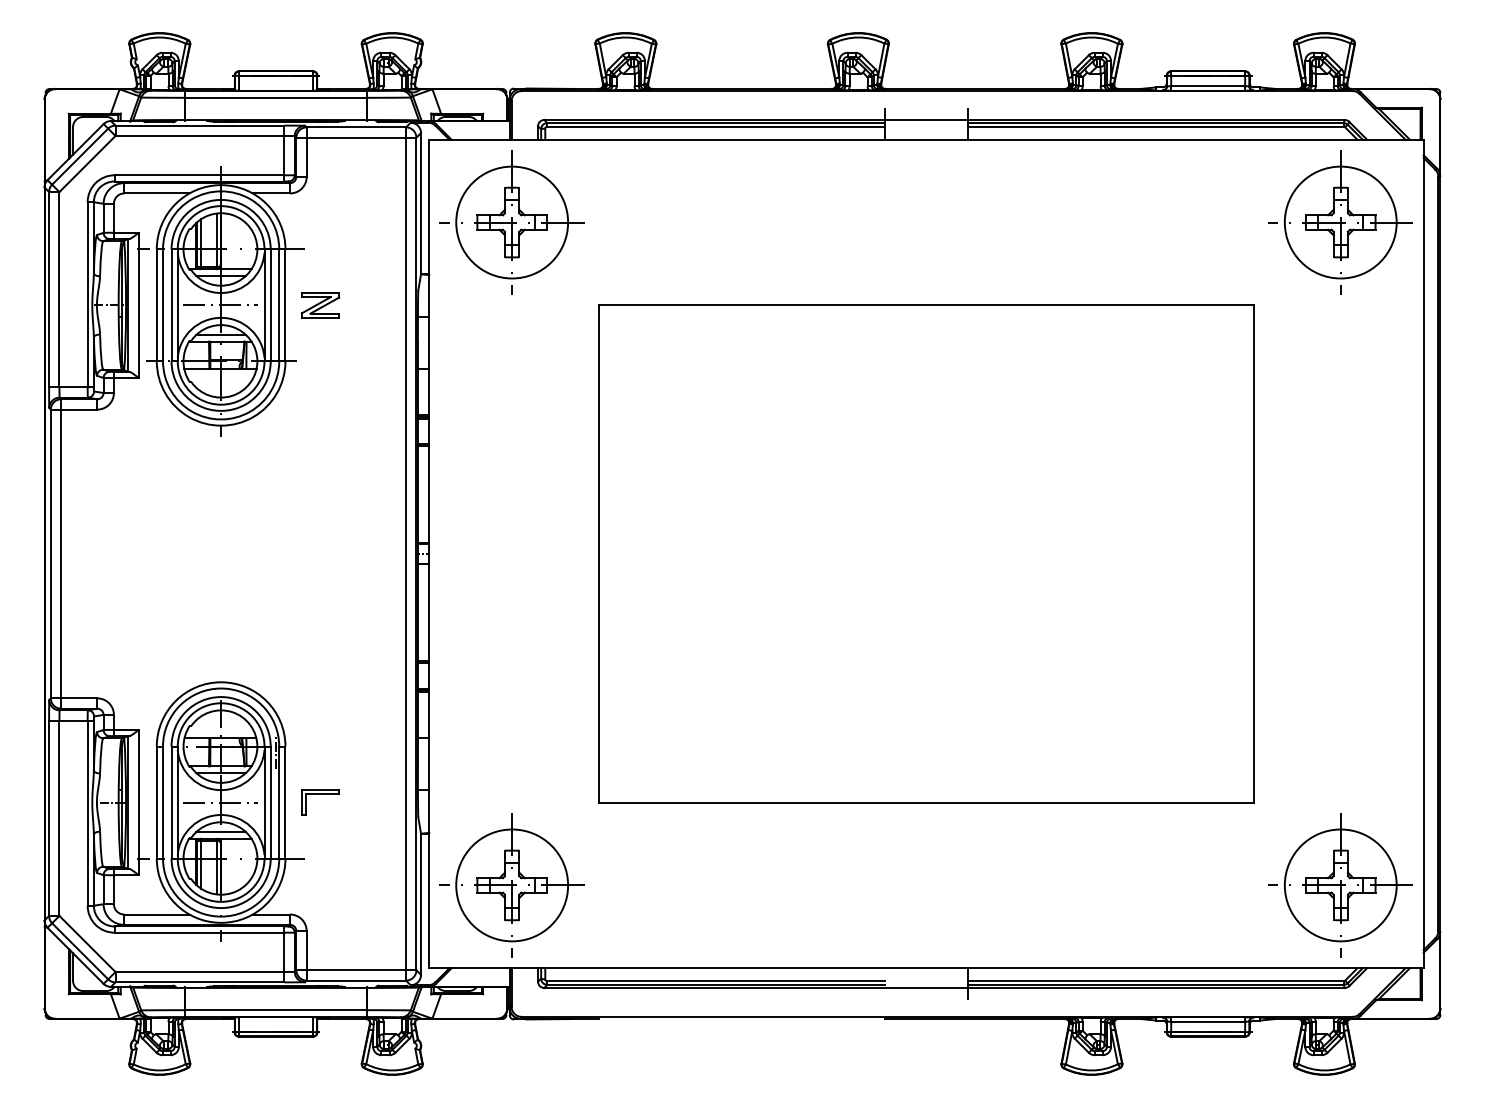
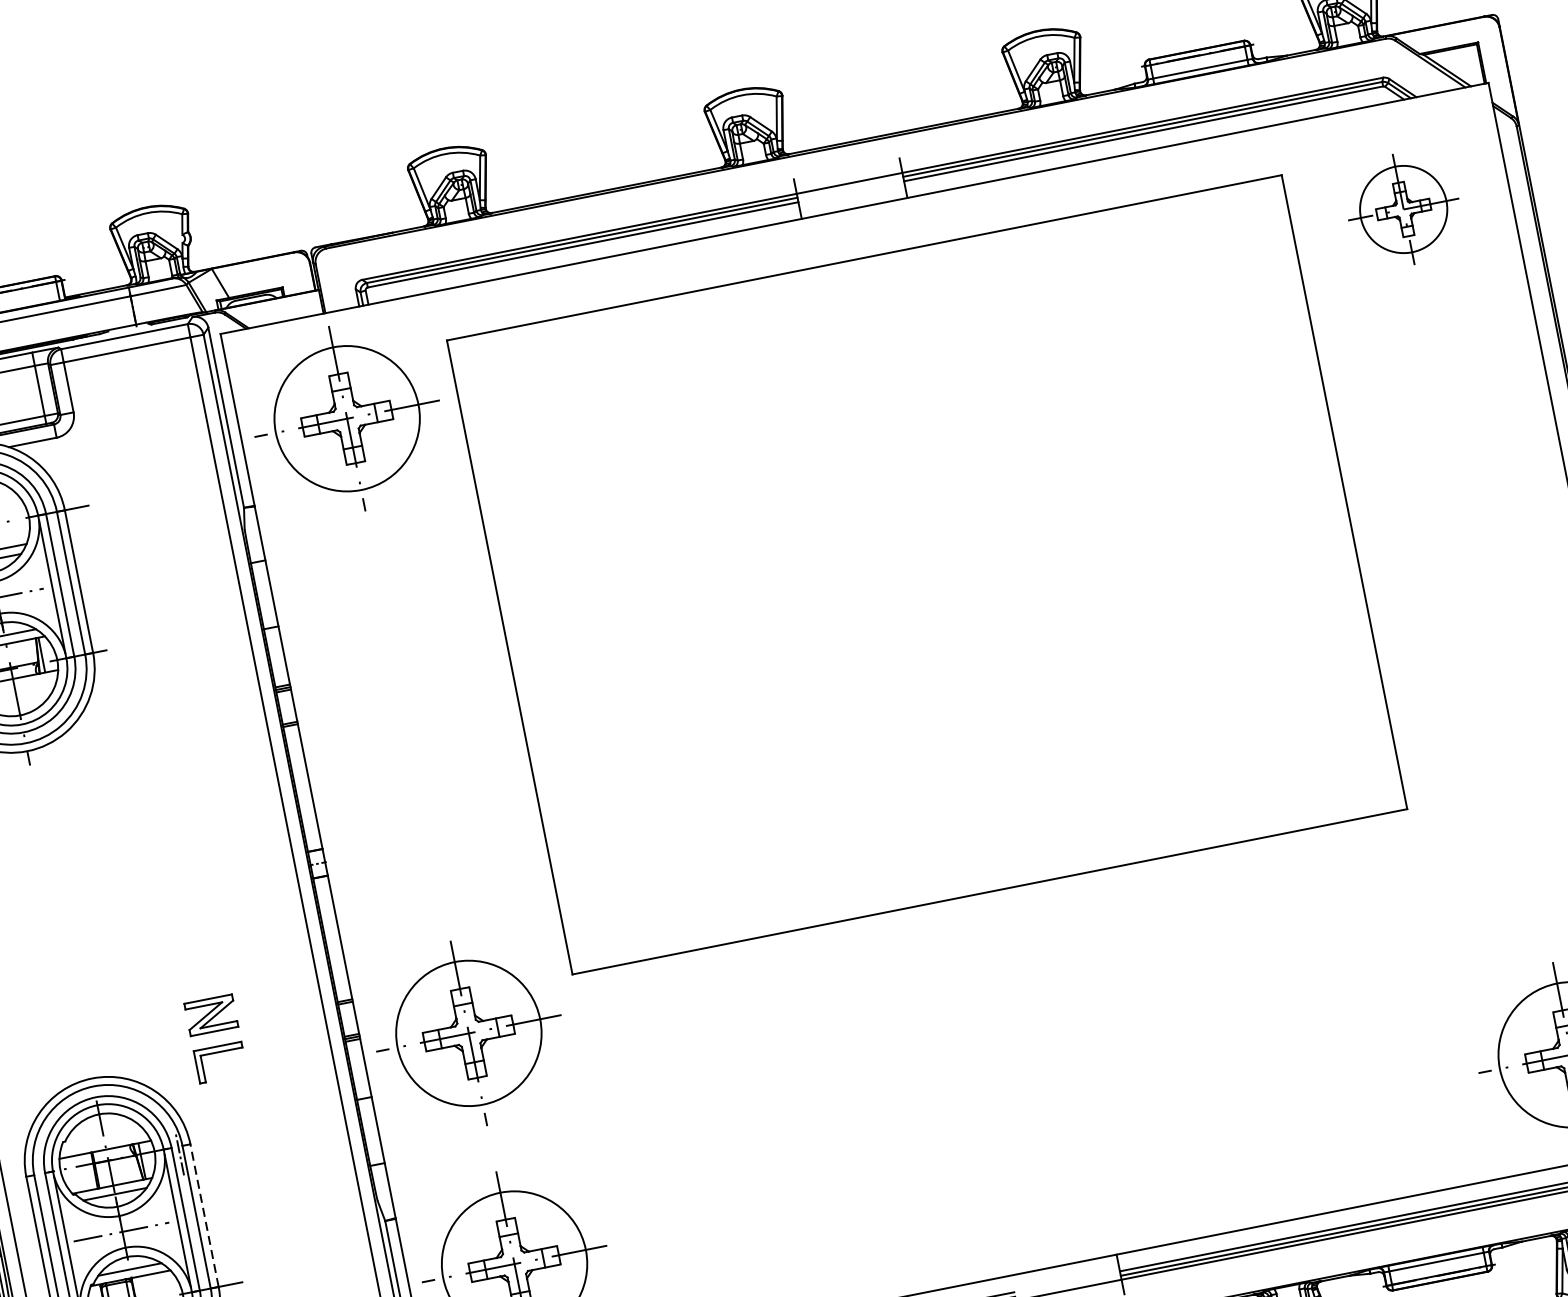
part: (1340, 222) -> (1403, 209), size x0.6
part: (320, 305) -> (211, 1015), moved
part: (926, 553) -> (927, 574), moved
part: (511, 704) -> (468, 1033), added
part: (320, 794) -> (218, 1052), moved
line: (285, 802) -> (204, 1215), solid -> dashed

